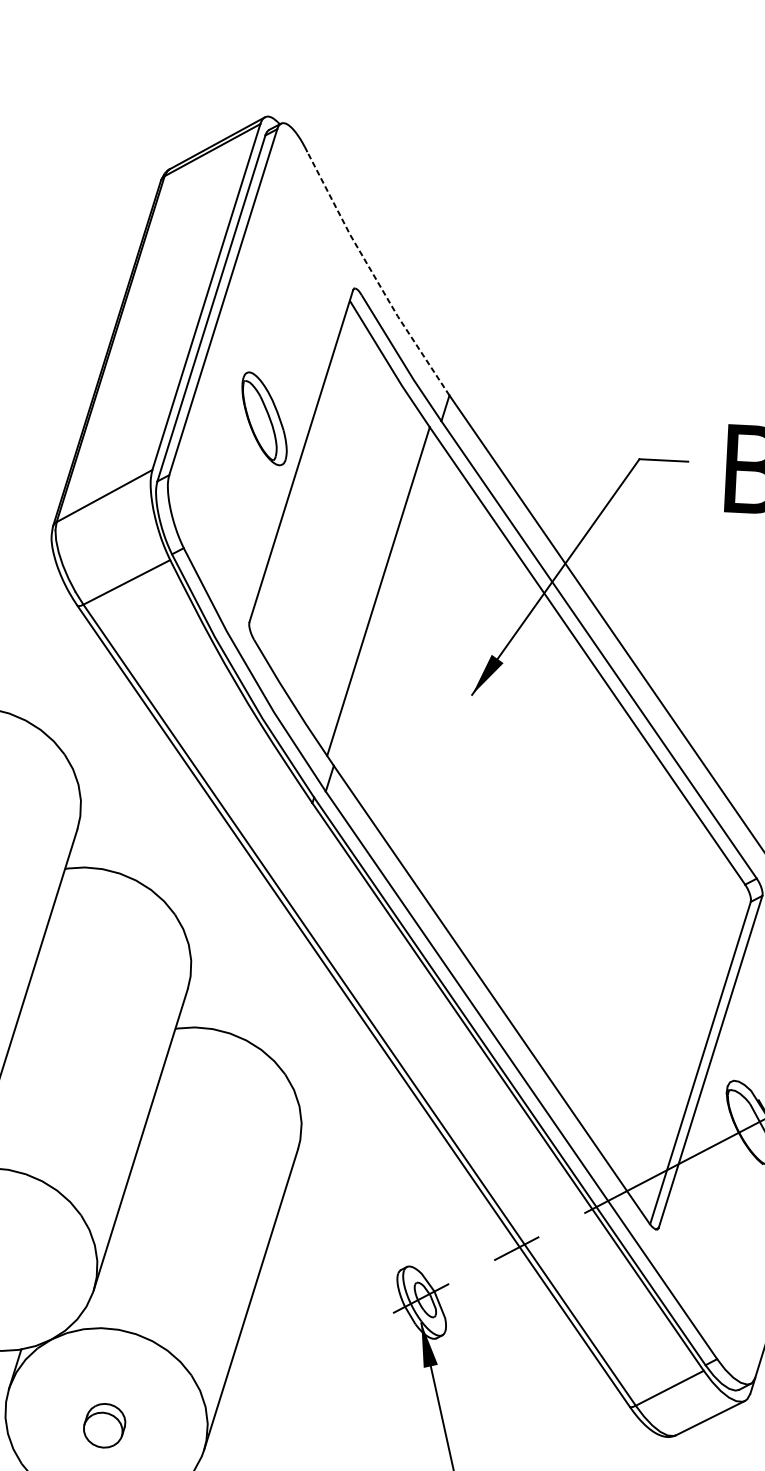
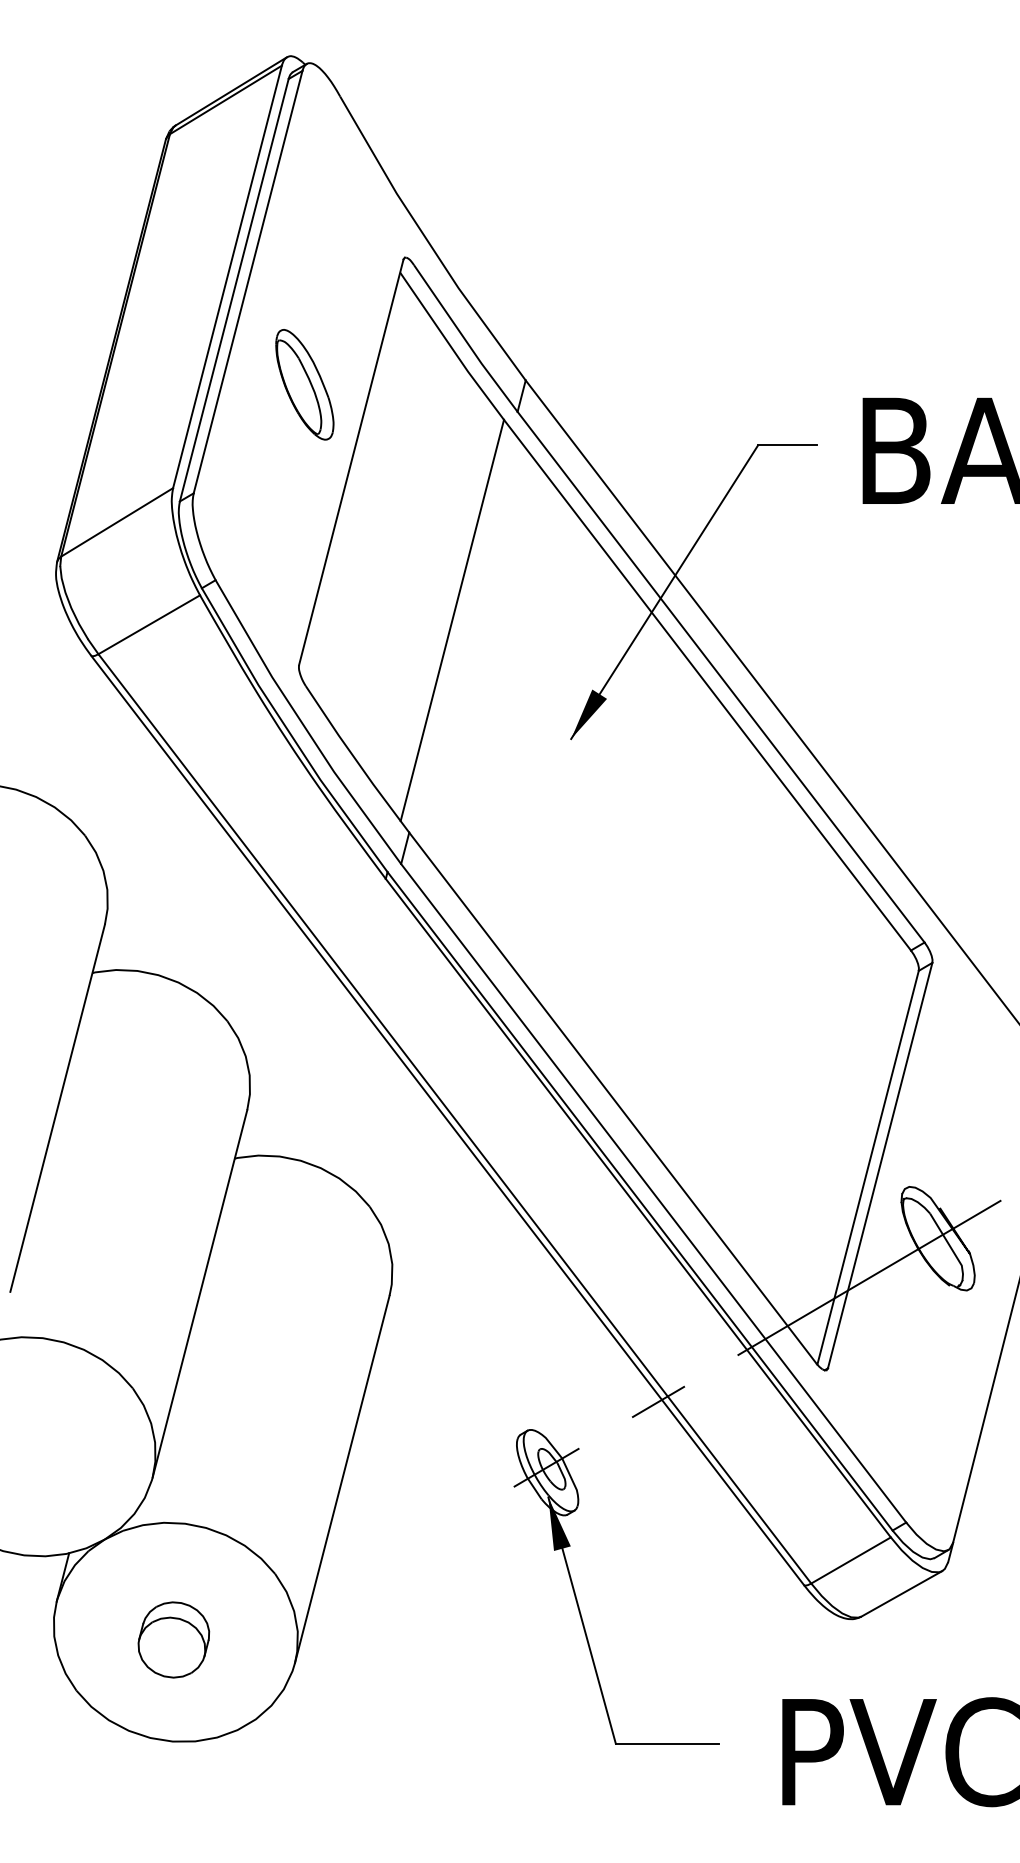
line: (373, 276) -> (427, 241), dashed -> solid
part: (264, 418) -> (304, 384), moved
part: (104, 1425) -> (173, 1639), size x1.43

